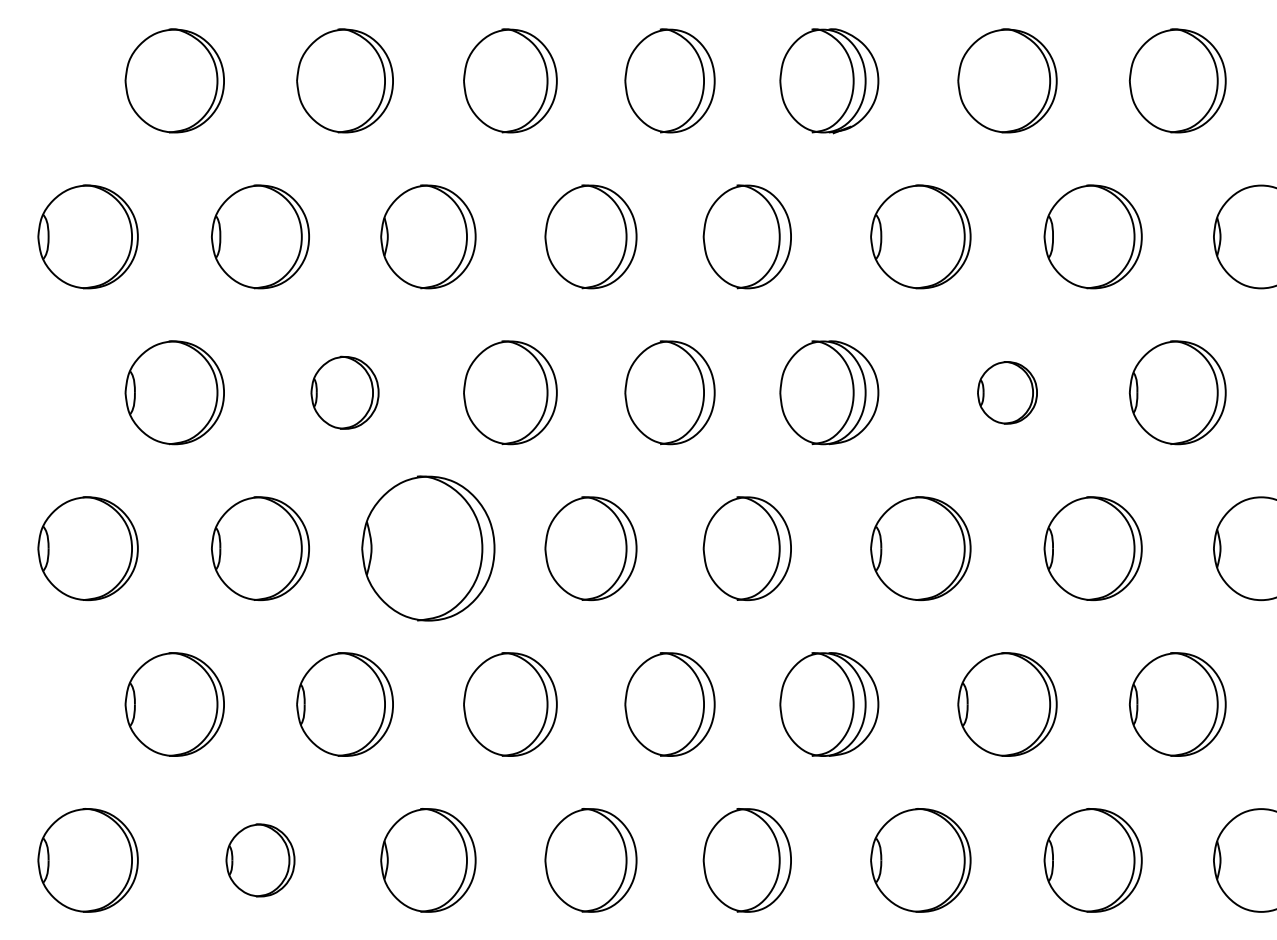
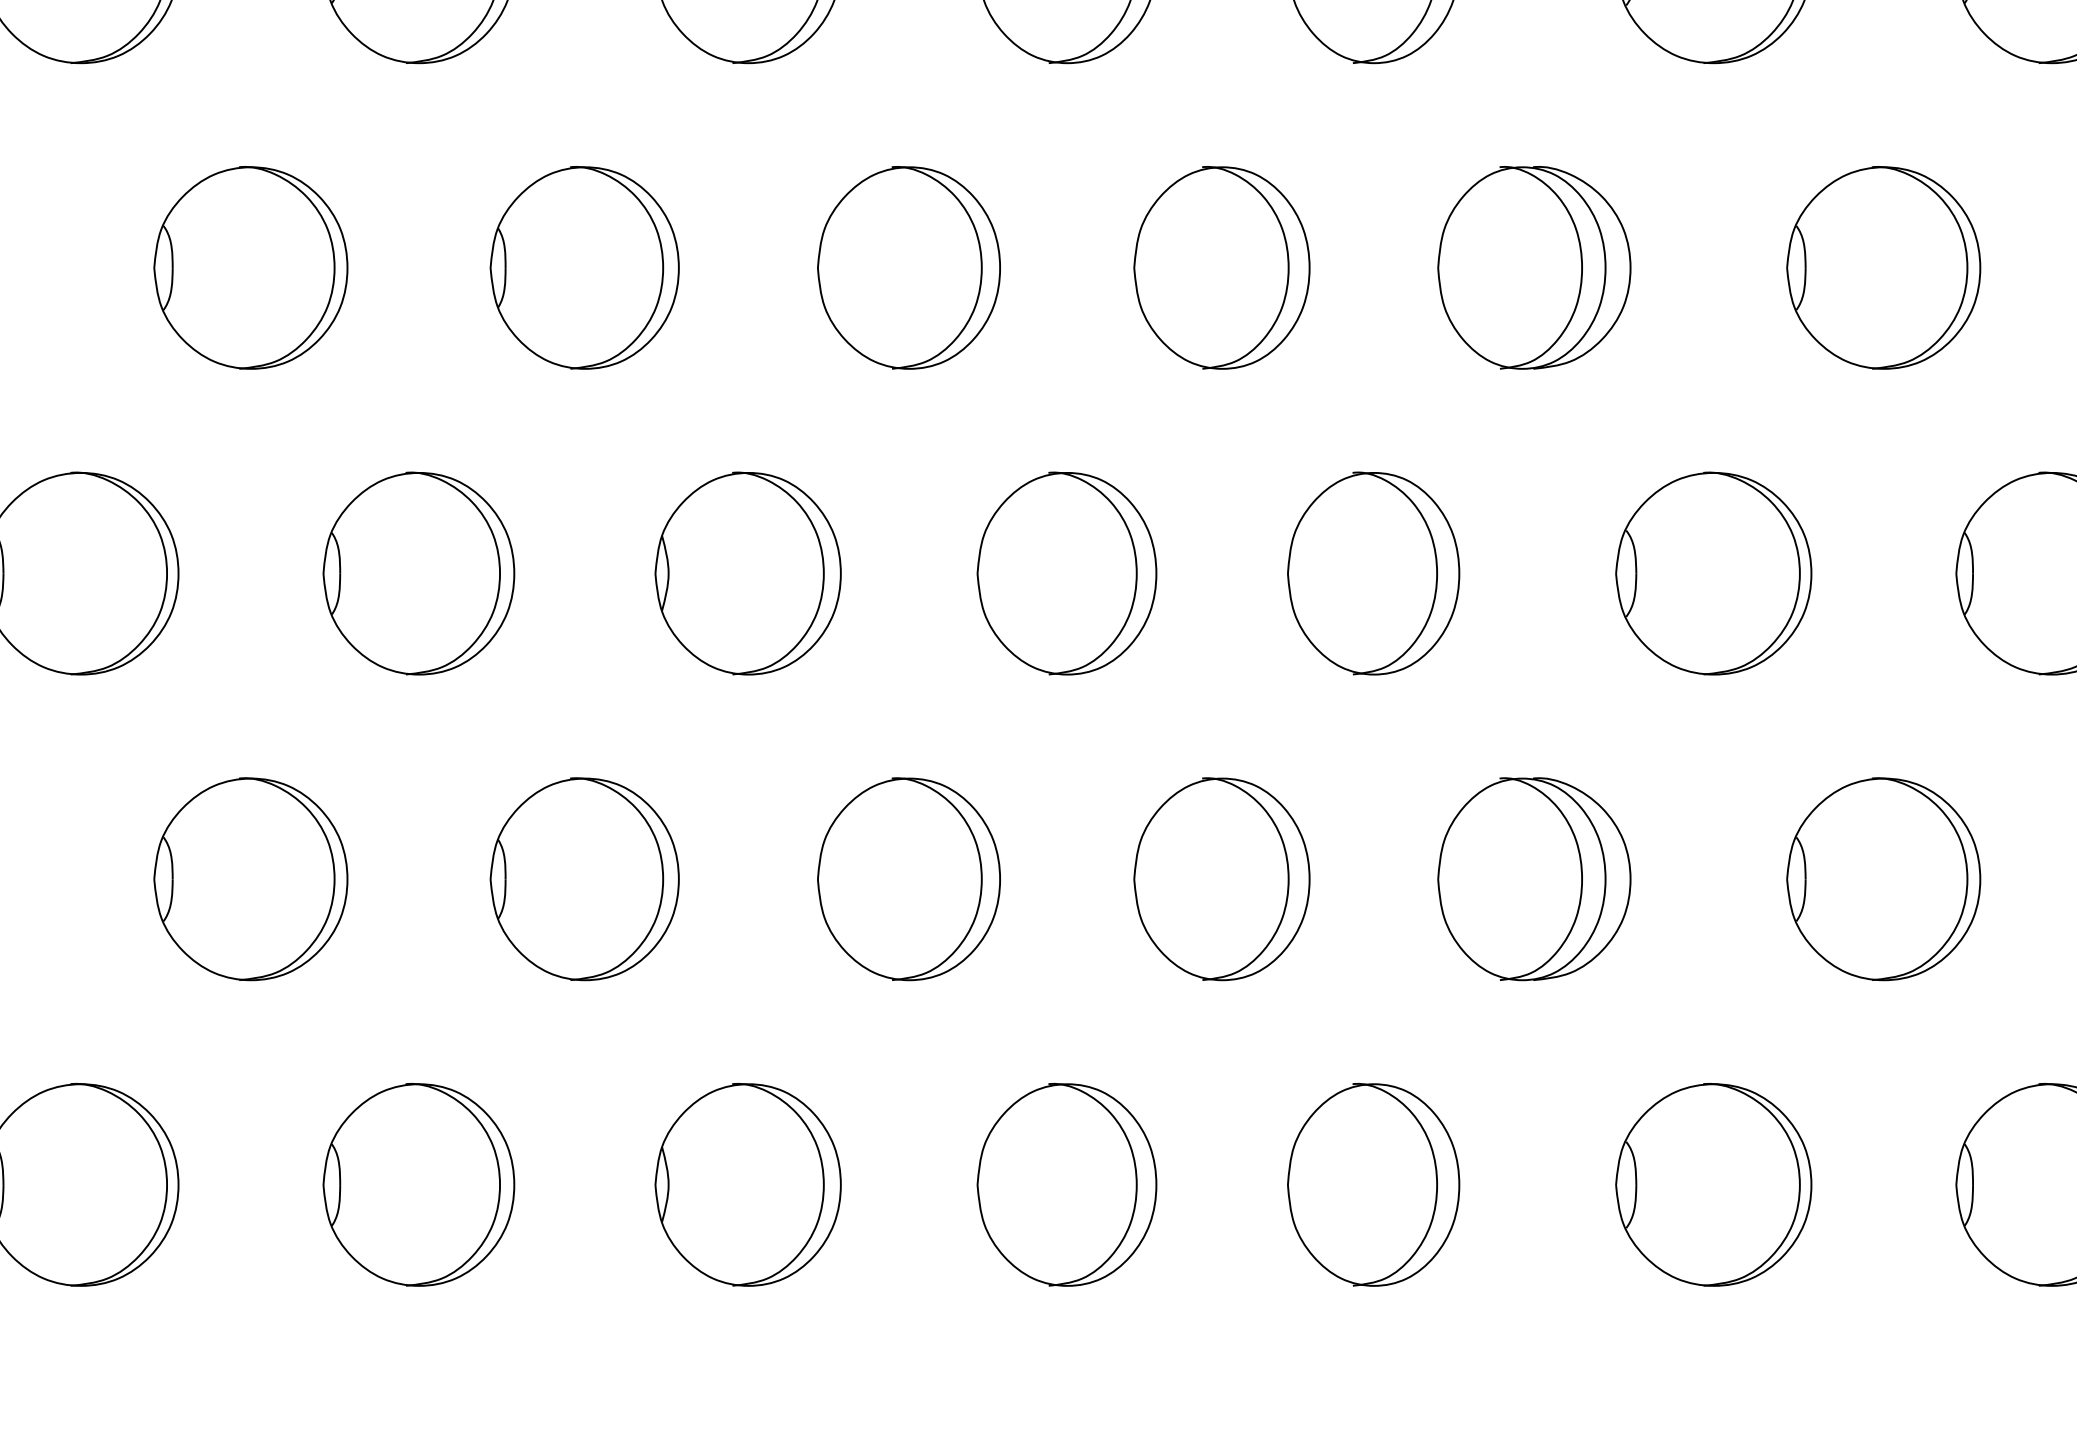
part: (344, 392) -> (583, 267), size x1.43
part: (1007, 392) -> (1883, 267), size x1.67
part: (428, 548) -> (748, 573), size x0.71
part: (260, 860) -> (418, 1185), size x1.43

